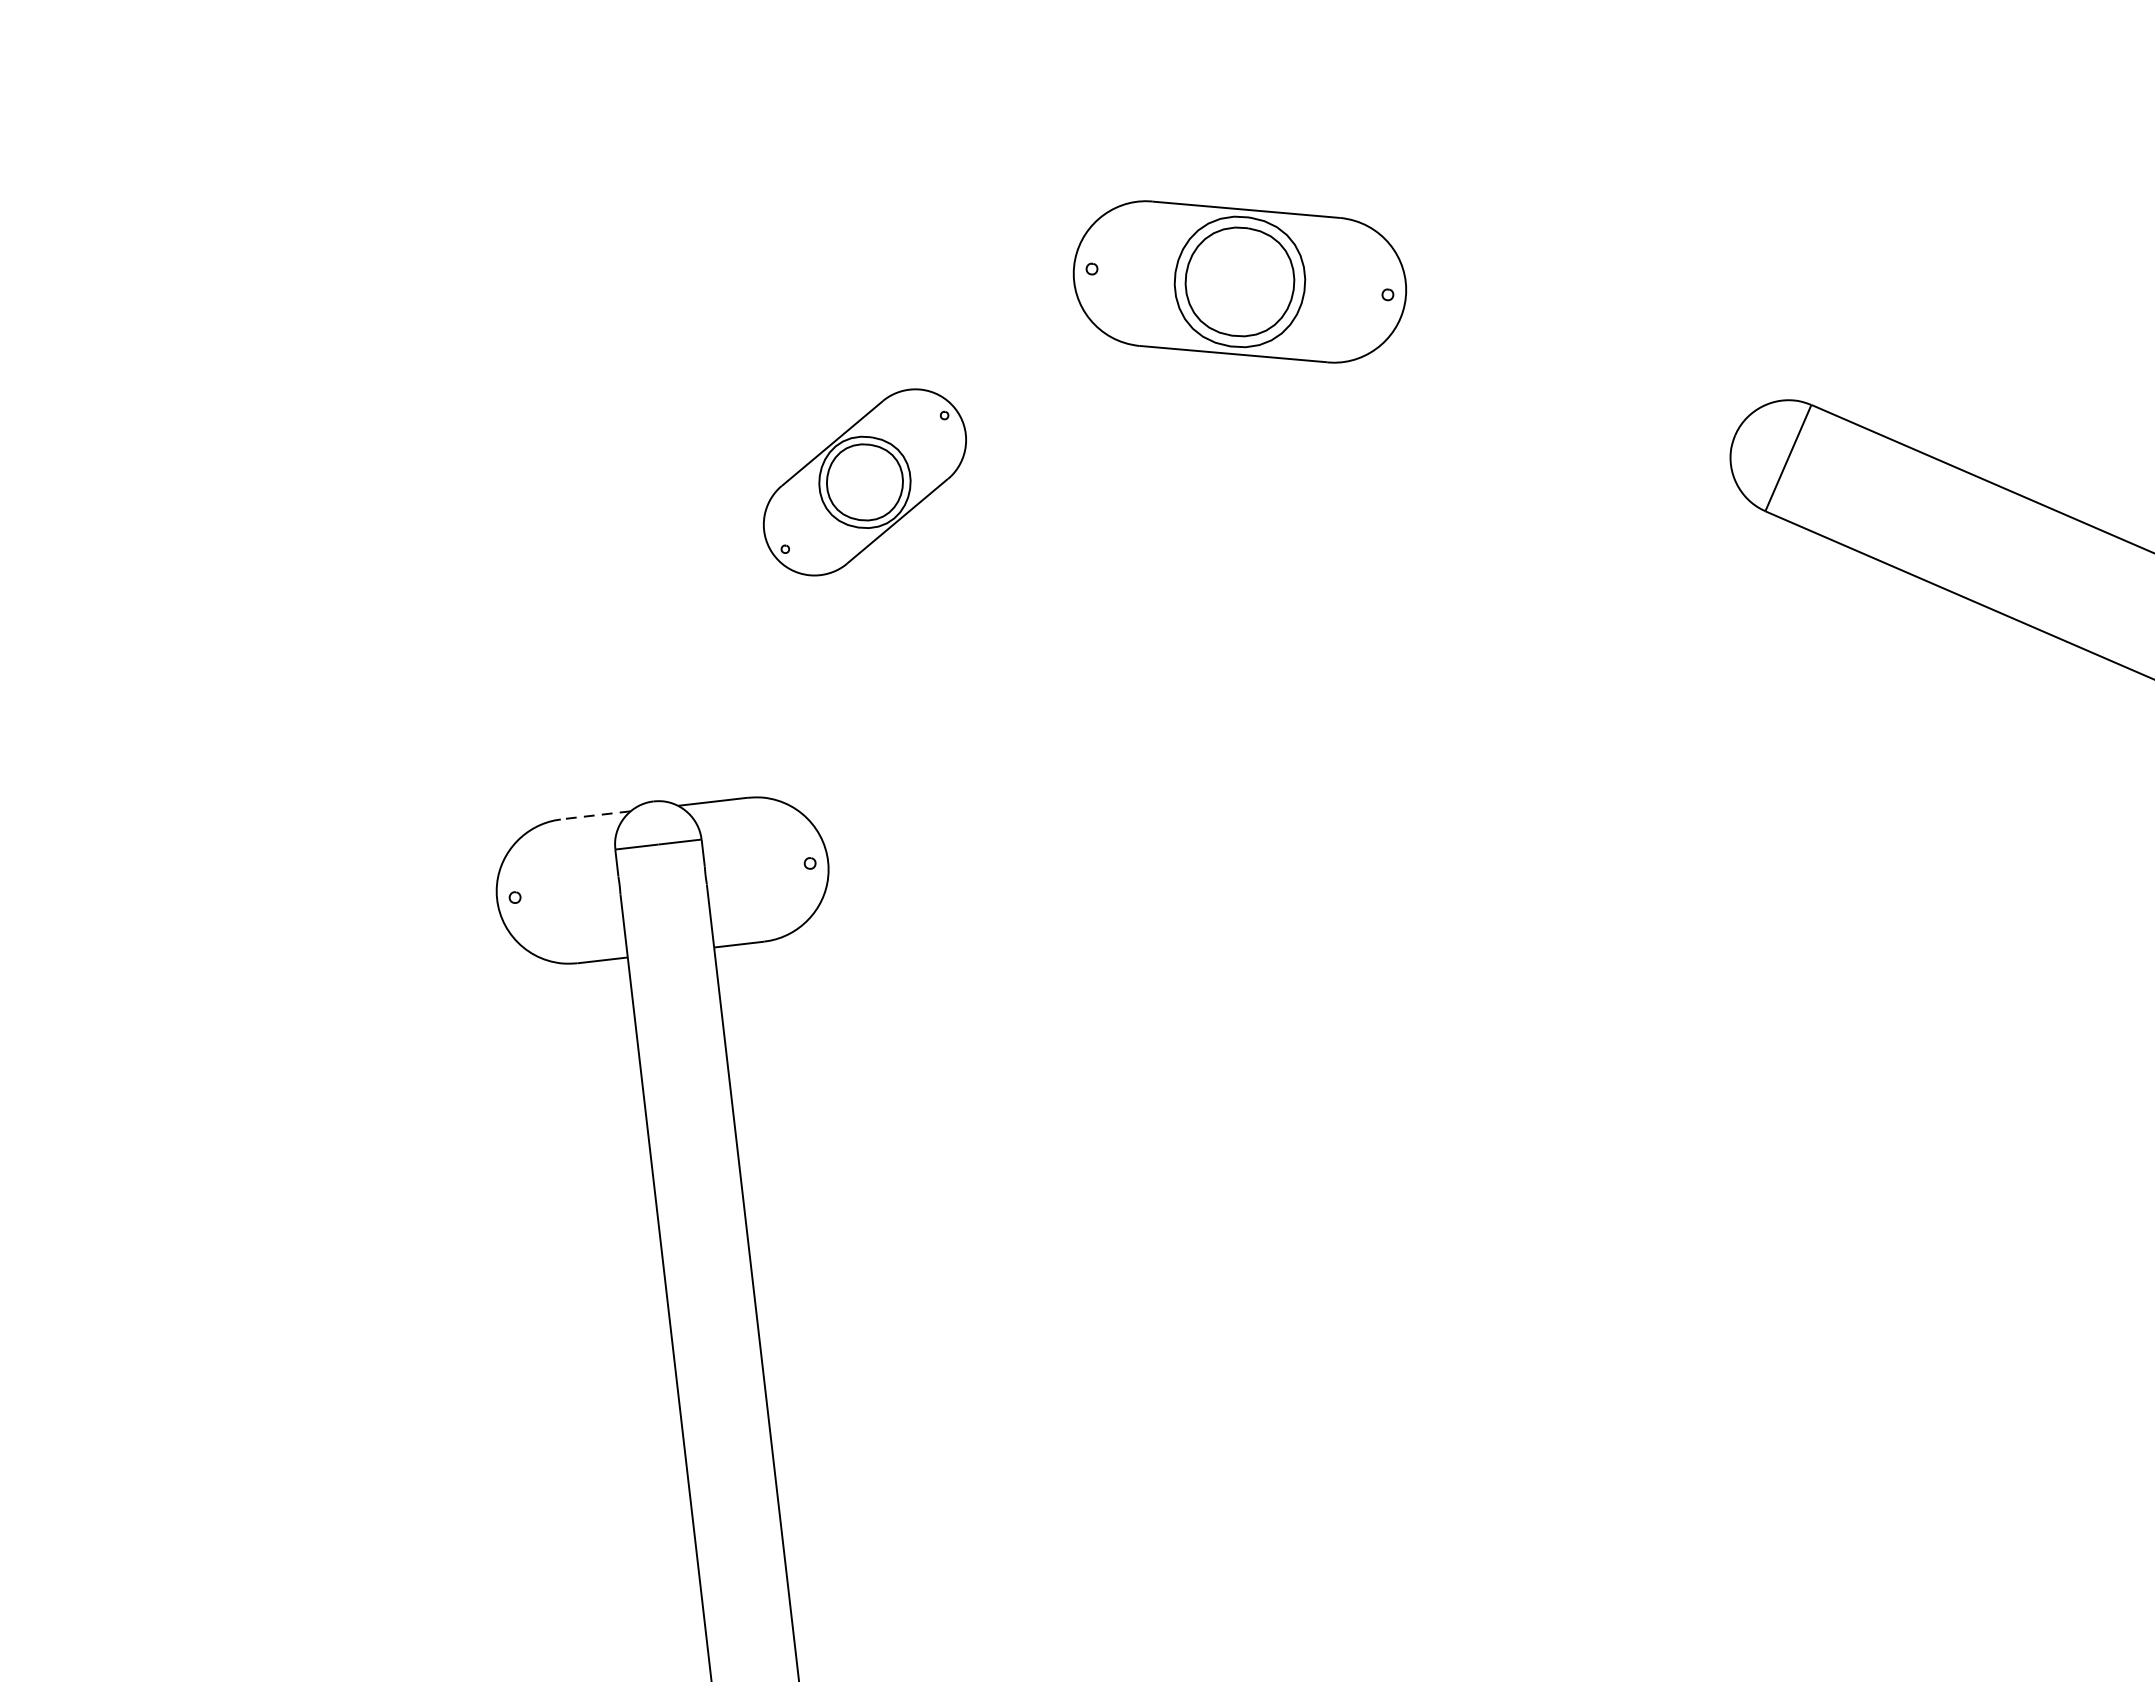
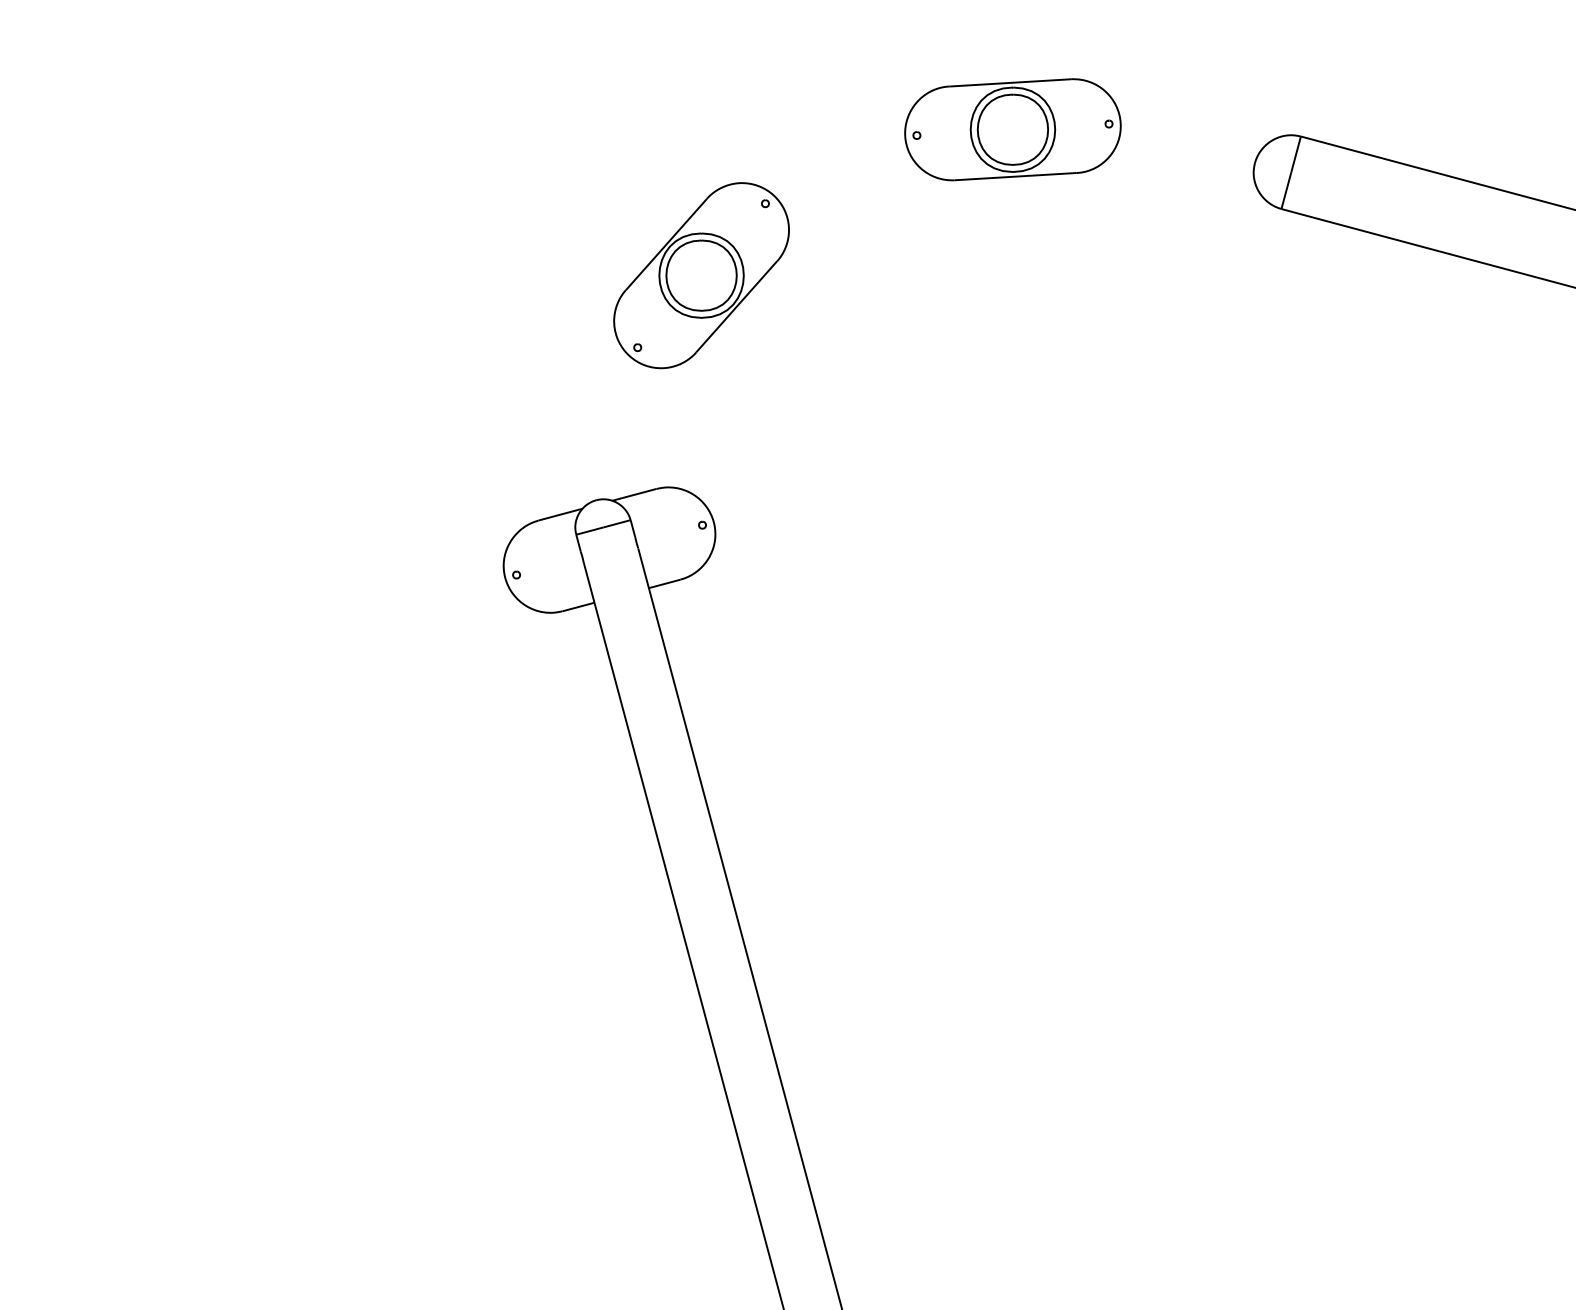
part: (1239, 281) -> (1012, 129), moved
part: (864, 481) -> (701, 275), size x1.43
line: (595, 815) -> (560, 514), dashed -> solid

